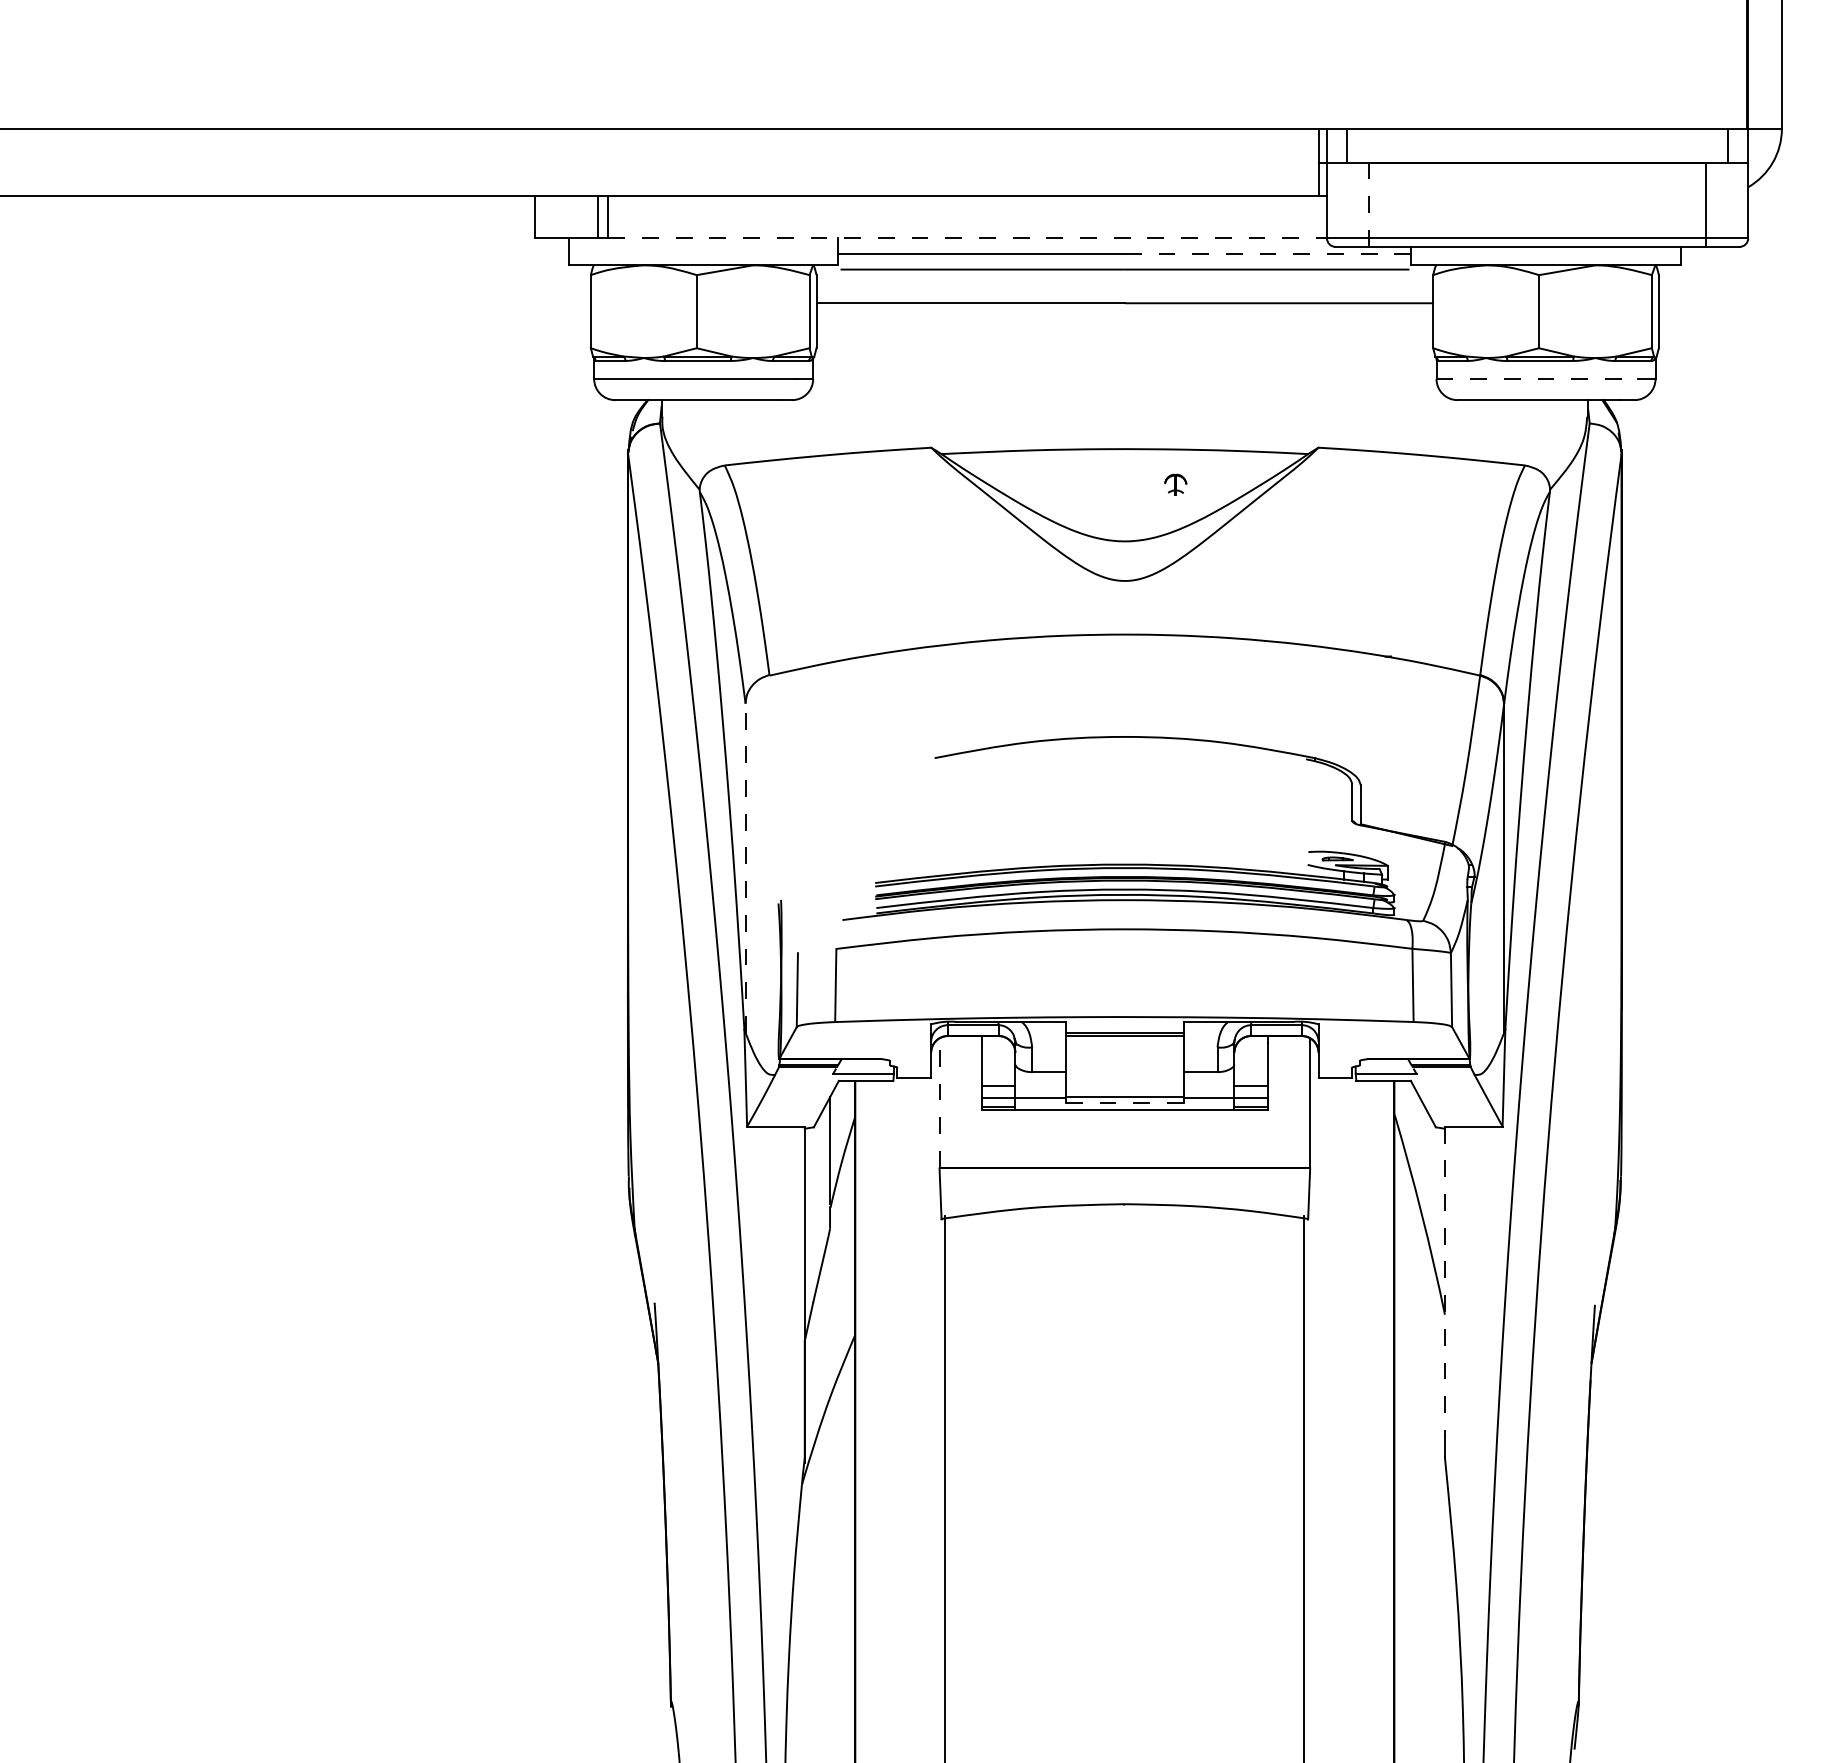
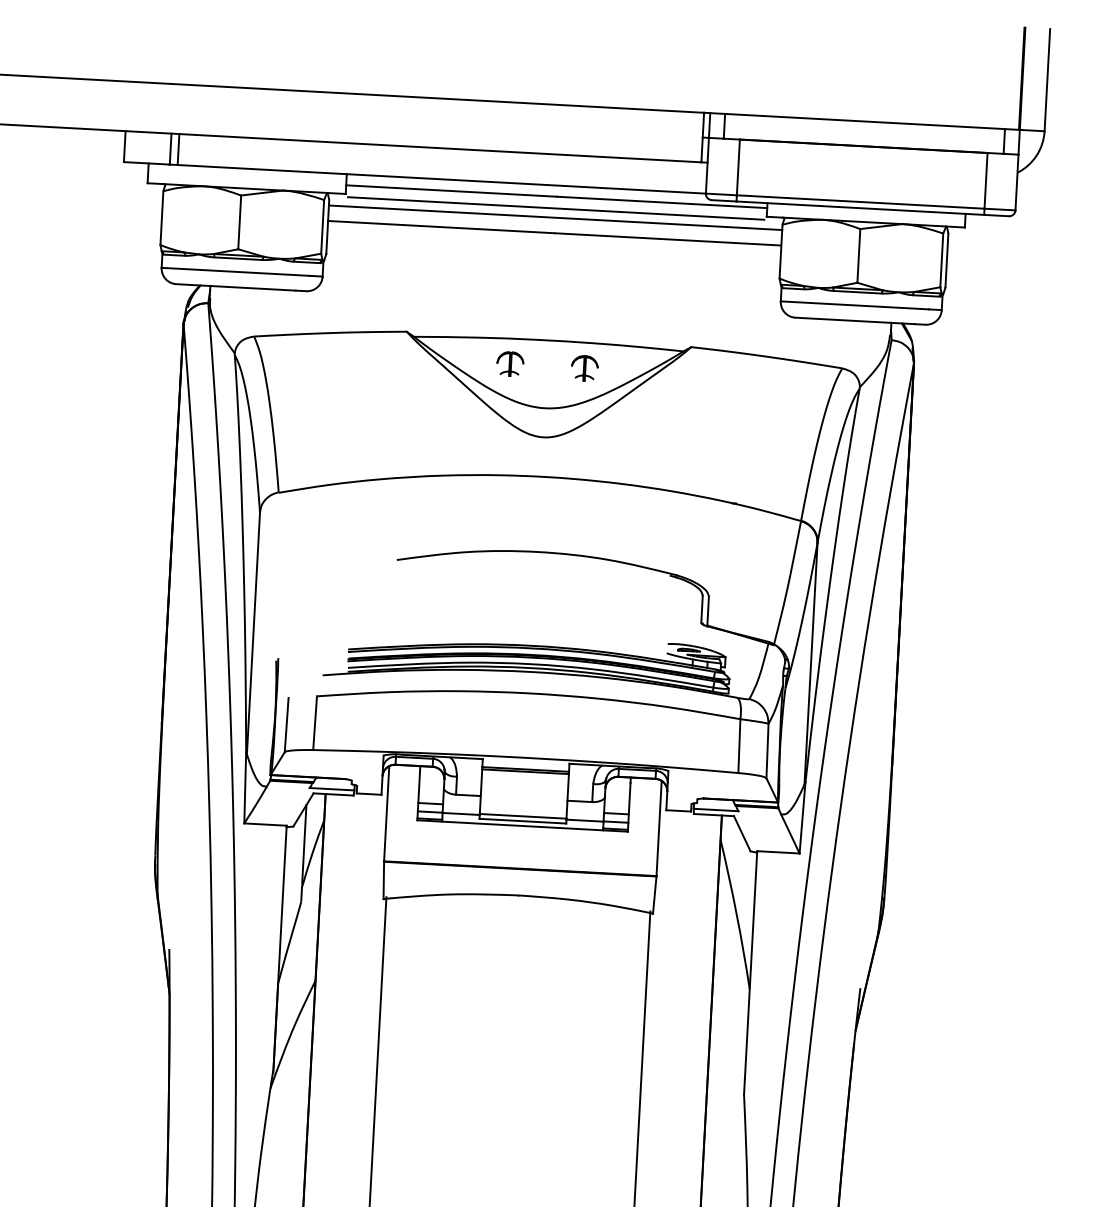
line: (1369, 200) -> (738, 167), dashed -> solid
line: (968, 238) -> (442, 179), dashed -> solid
line: (1267, 253) -> (661, 202), dashed -> solid
line: (1124, 282) -> (555, 217), added
line: (1537, 379) -> (855, 305), dashed -> solid
part: (1073, 484) -> (509, 364), added
part: (1175, 484) -> (584, 368), size x1.67
line: (745, 868) -> (253, 633), dashed -> solid
line: (939, 1103) -> (386, 814), dashed -> solid
line: (1124, 1103) -> (522, 821), dashed -> solid
line: (1444, 1282) -> (750, 965), dashed -> solid

